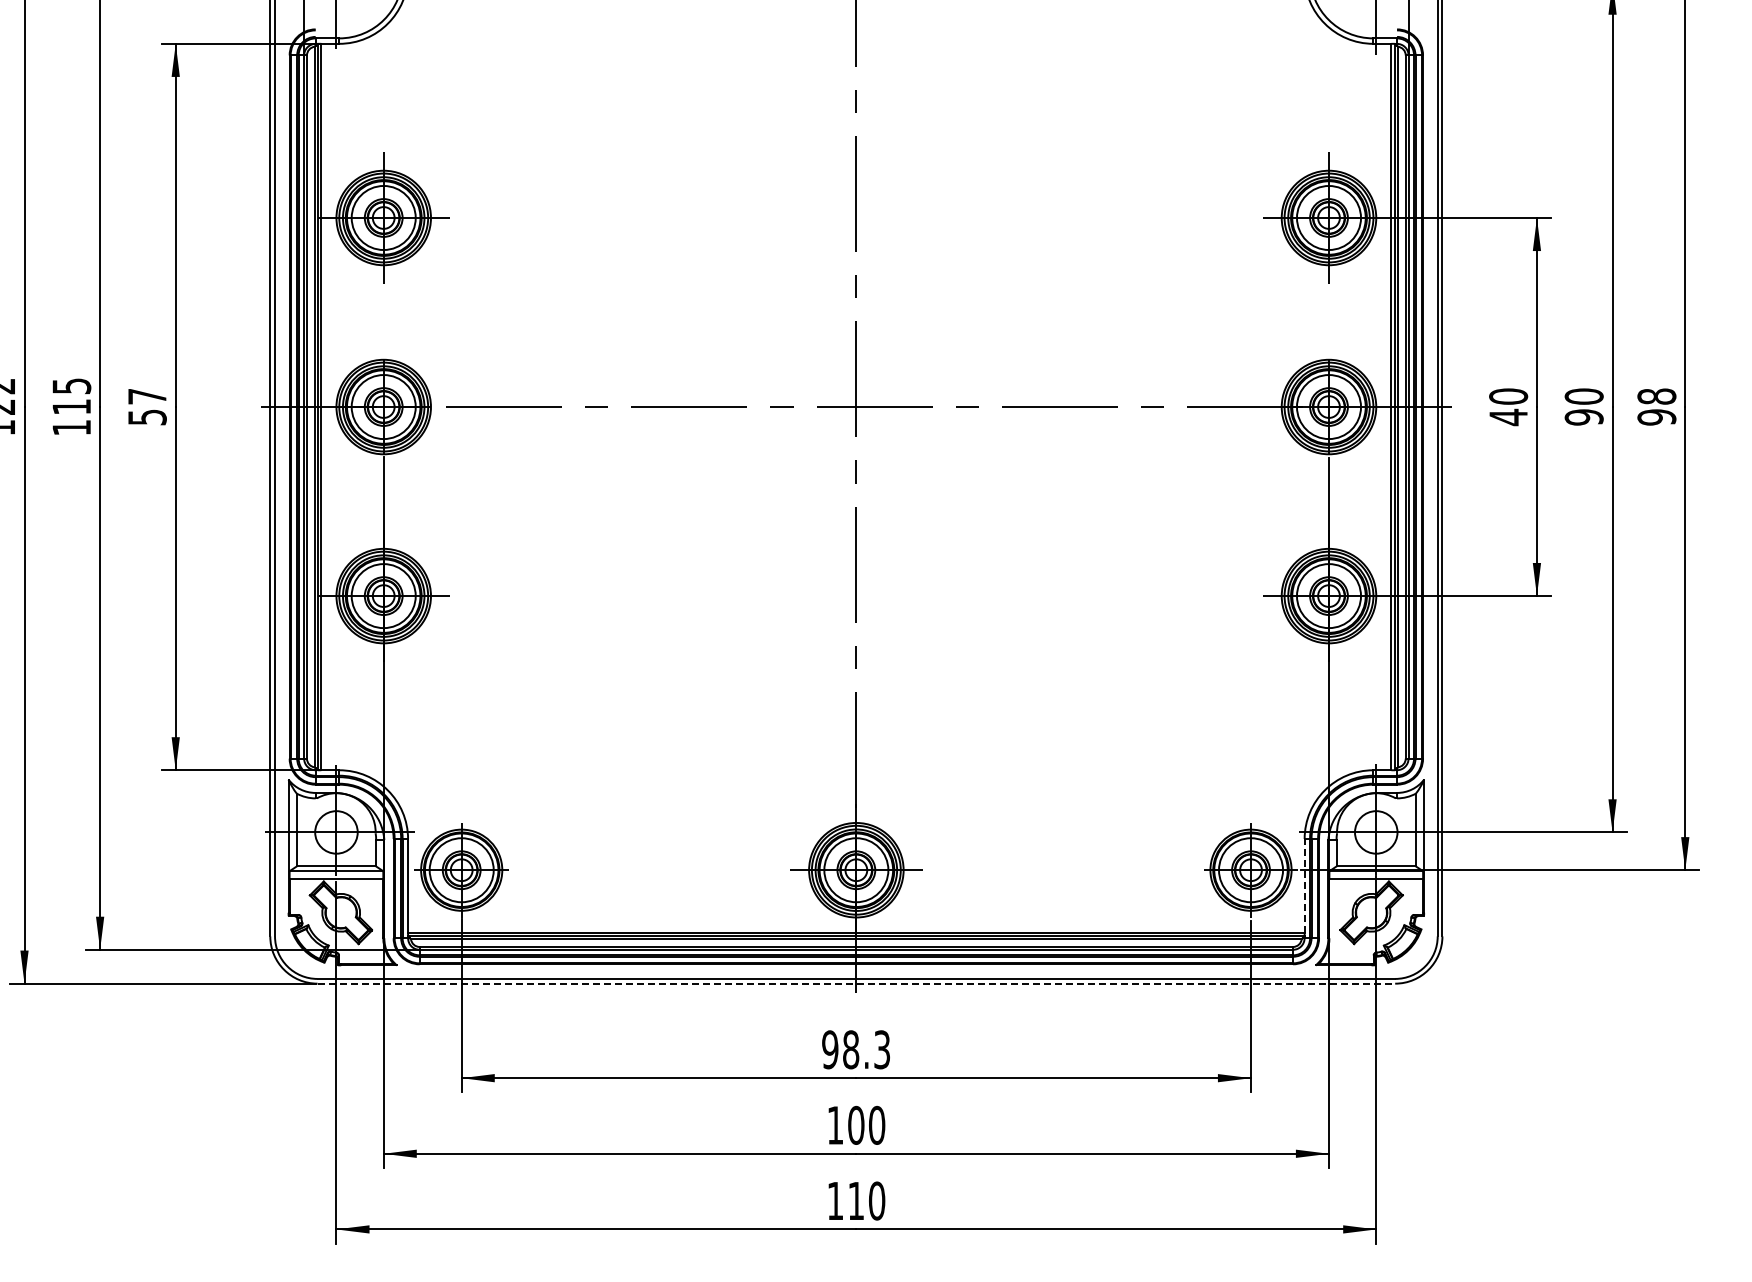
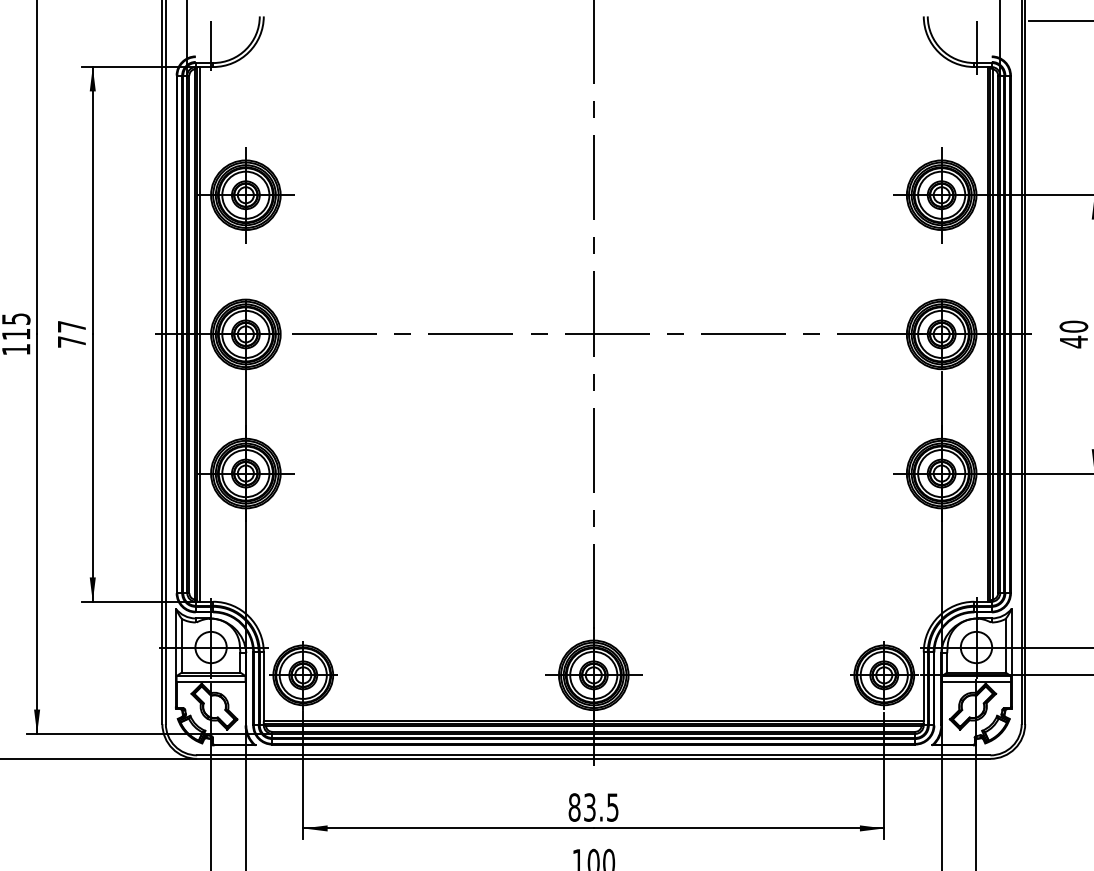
text: (147, 417) -> (71, 342), 57 -> 77
line: (1304, 885) -> (923, 686), dashed -> solid
line: (856, 983) -> (593, 758), dashed -> solid
text: (855, 1049) -> (593, 807), 98.3 -> 83.5

